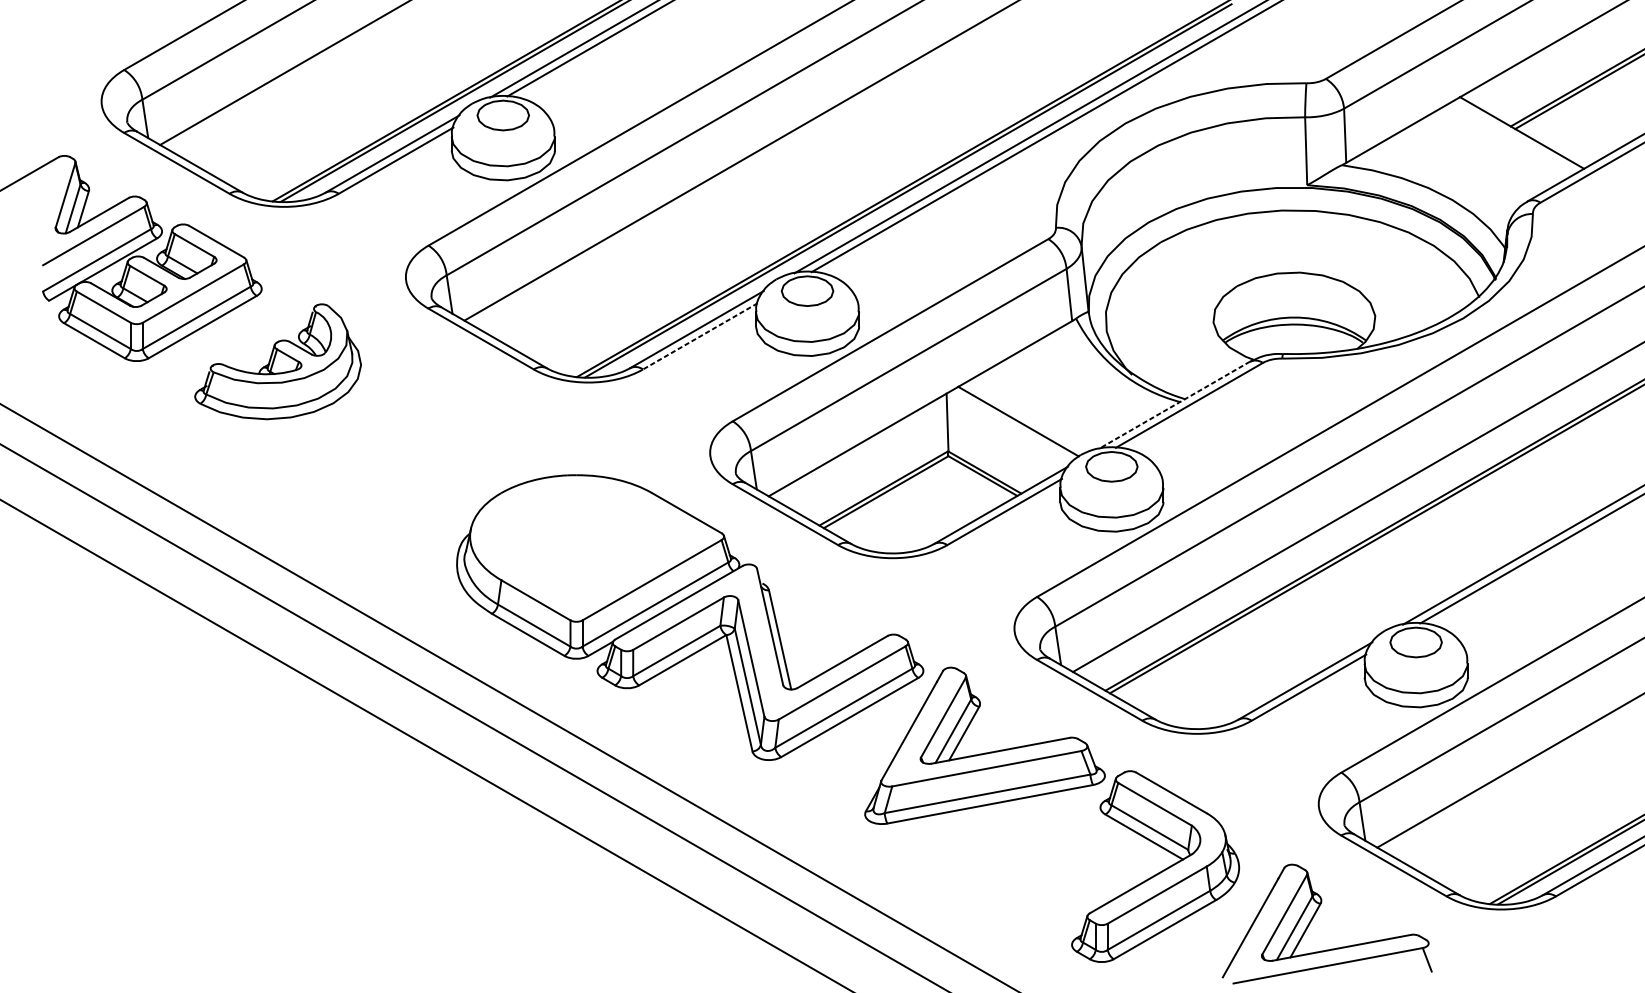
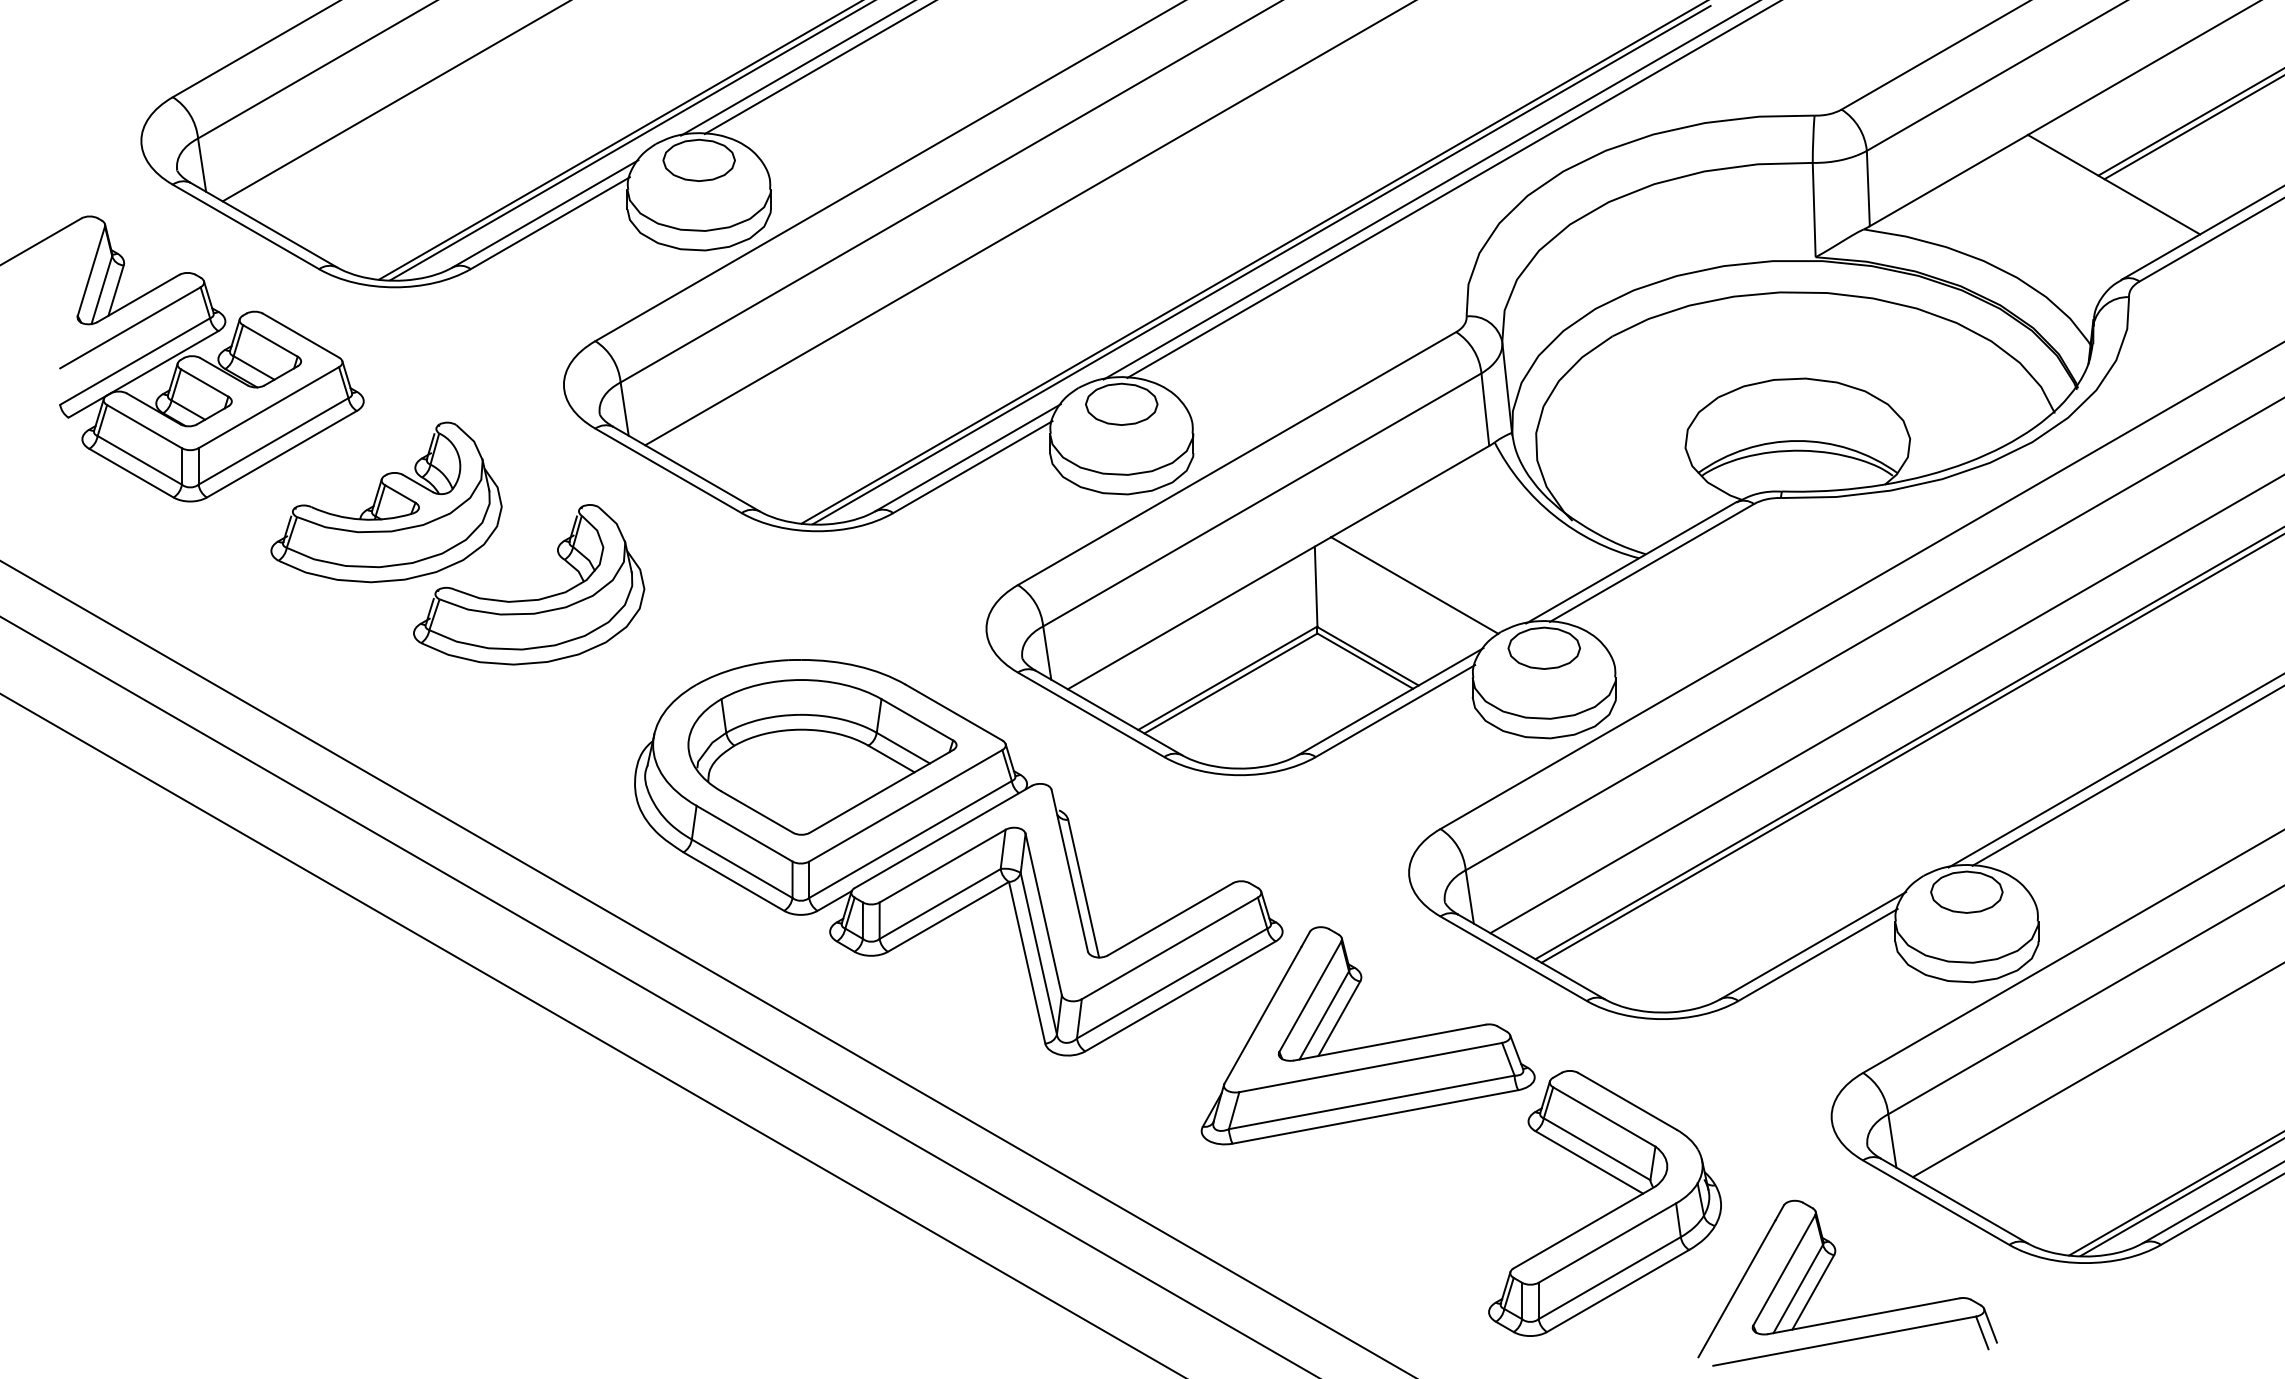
line: (700, 336) -> (972, 467), dashed -> solid
line: (1173, 405) -> (1630, 563), dashed -> solid
part: (381, 431) -> (529, 599), added
part: (592, 545) -> (822, 757), added
line: (1433, 954) -> (1990, 1325), added

